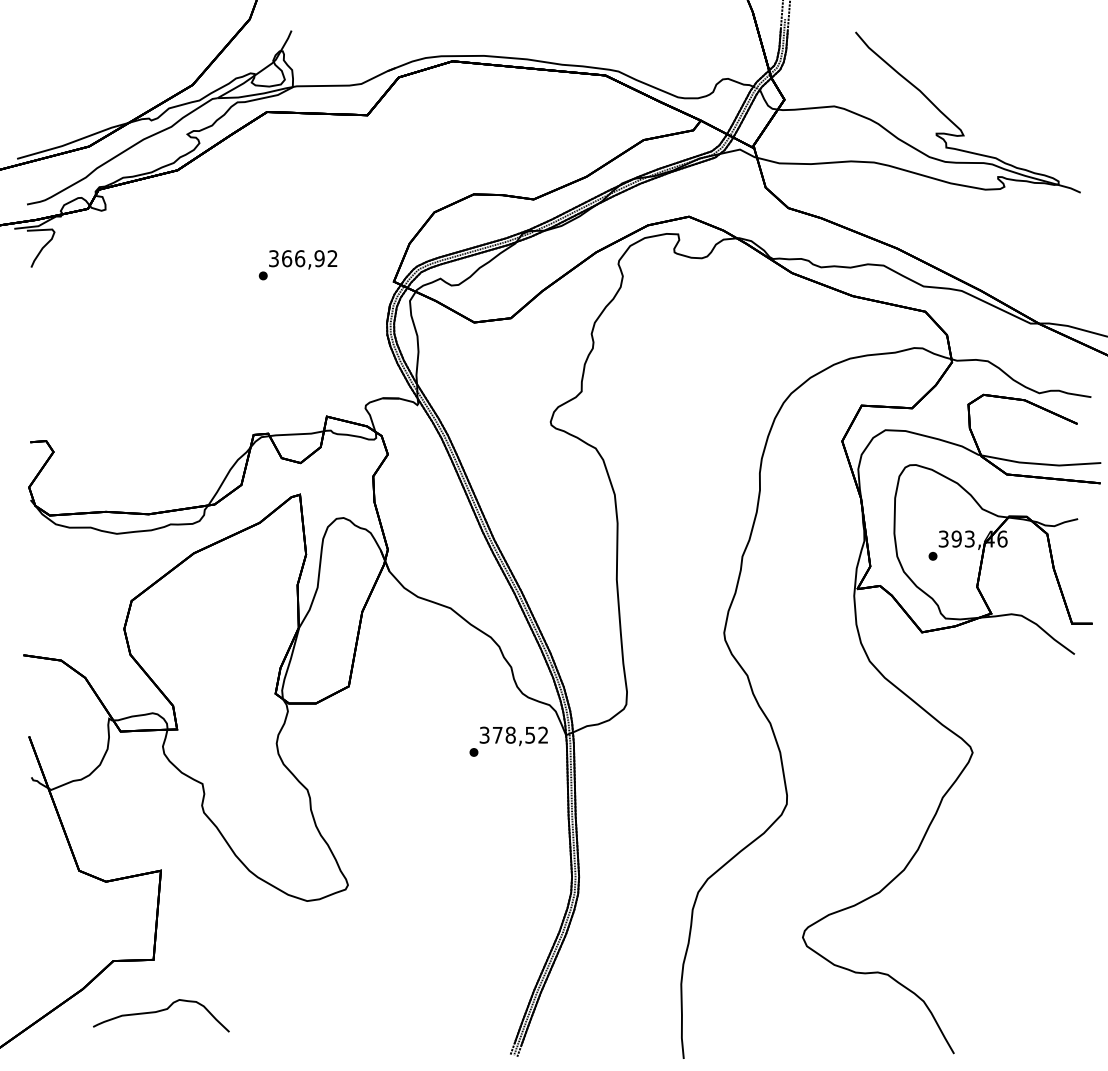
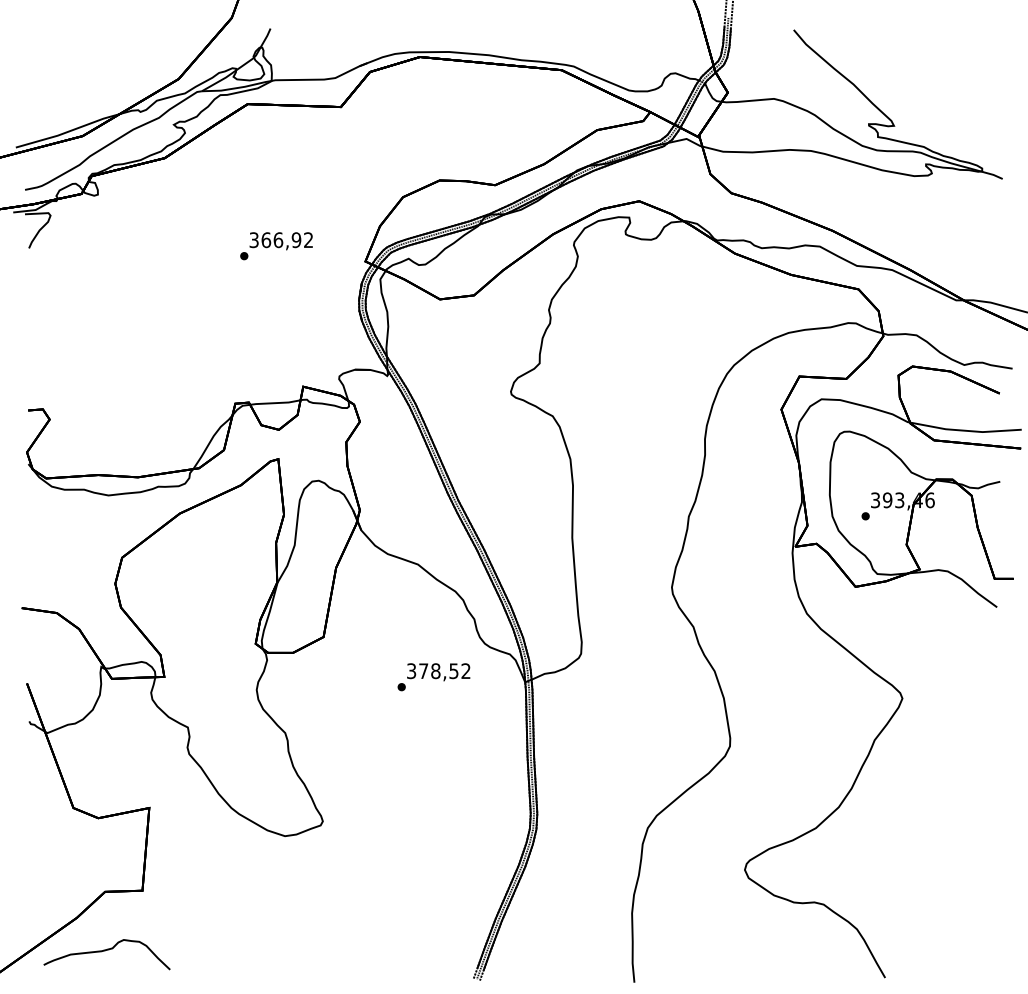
text: (508, 741) -> (433, 676), moved
curve: (161, 1011) -> (107, 950), moved

